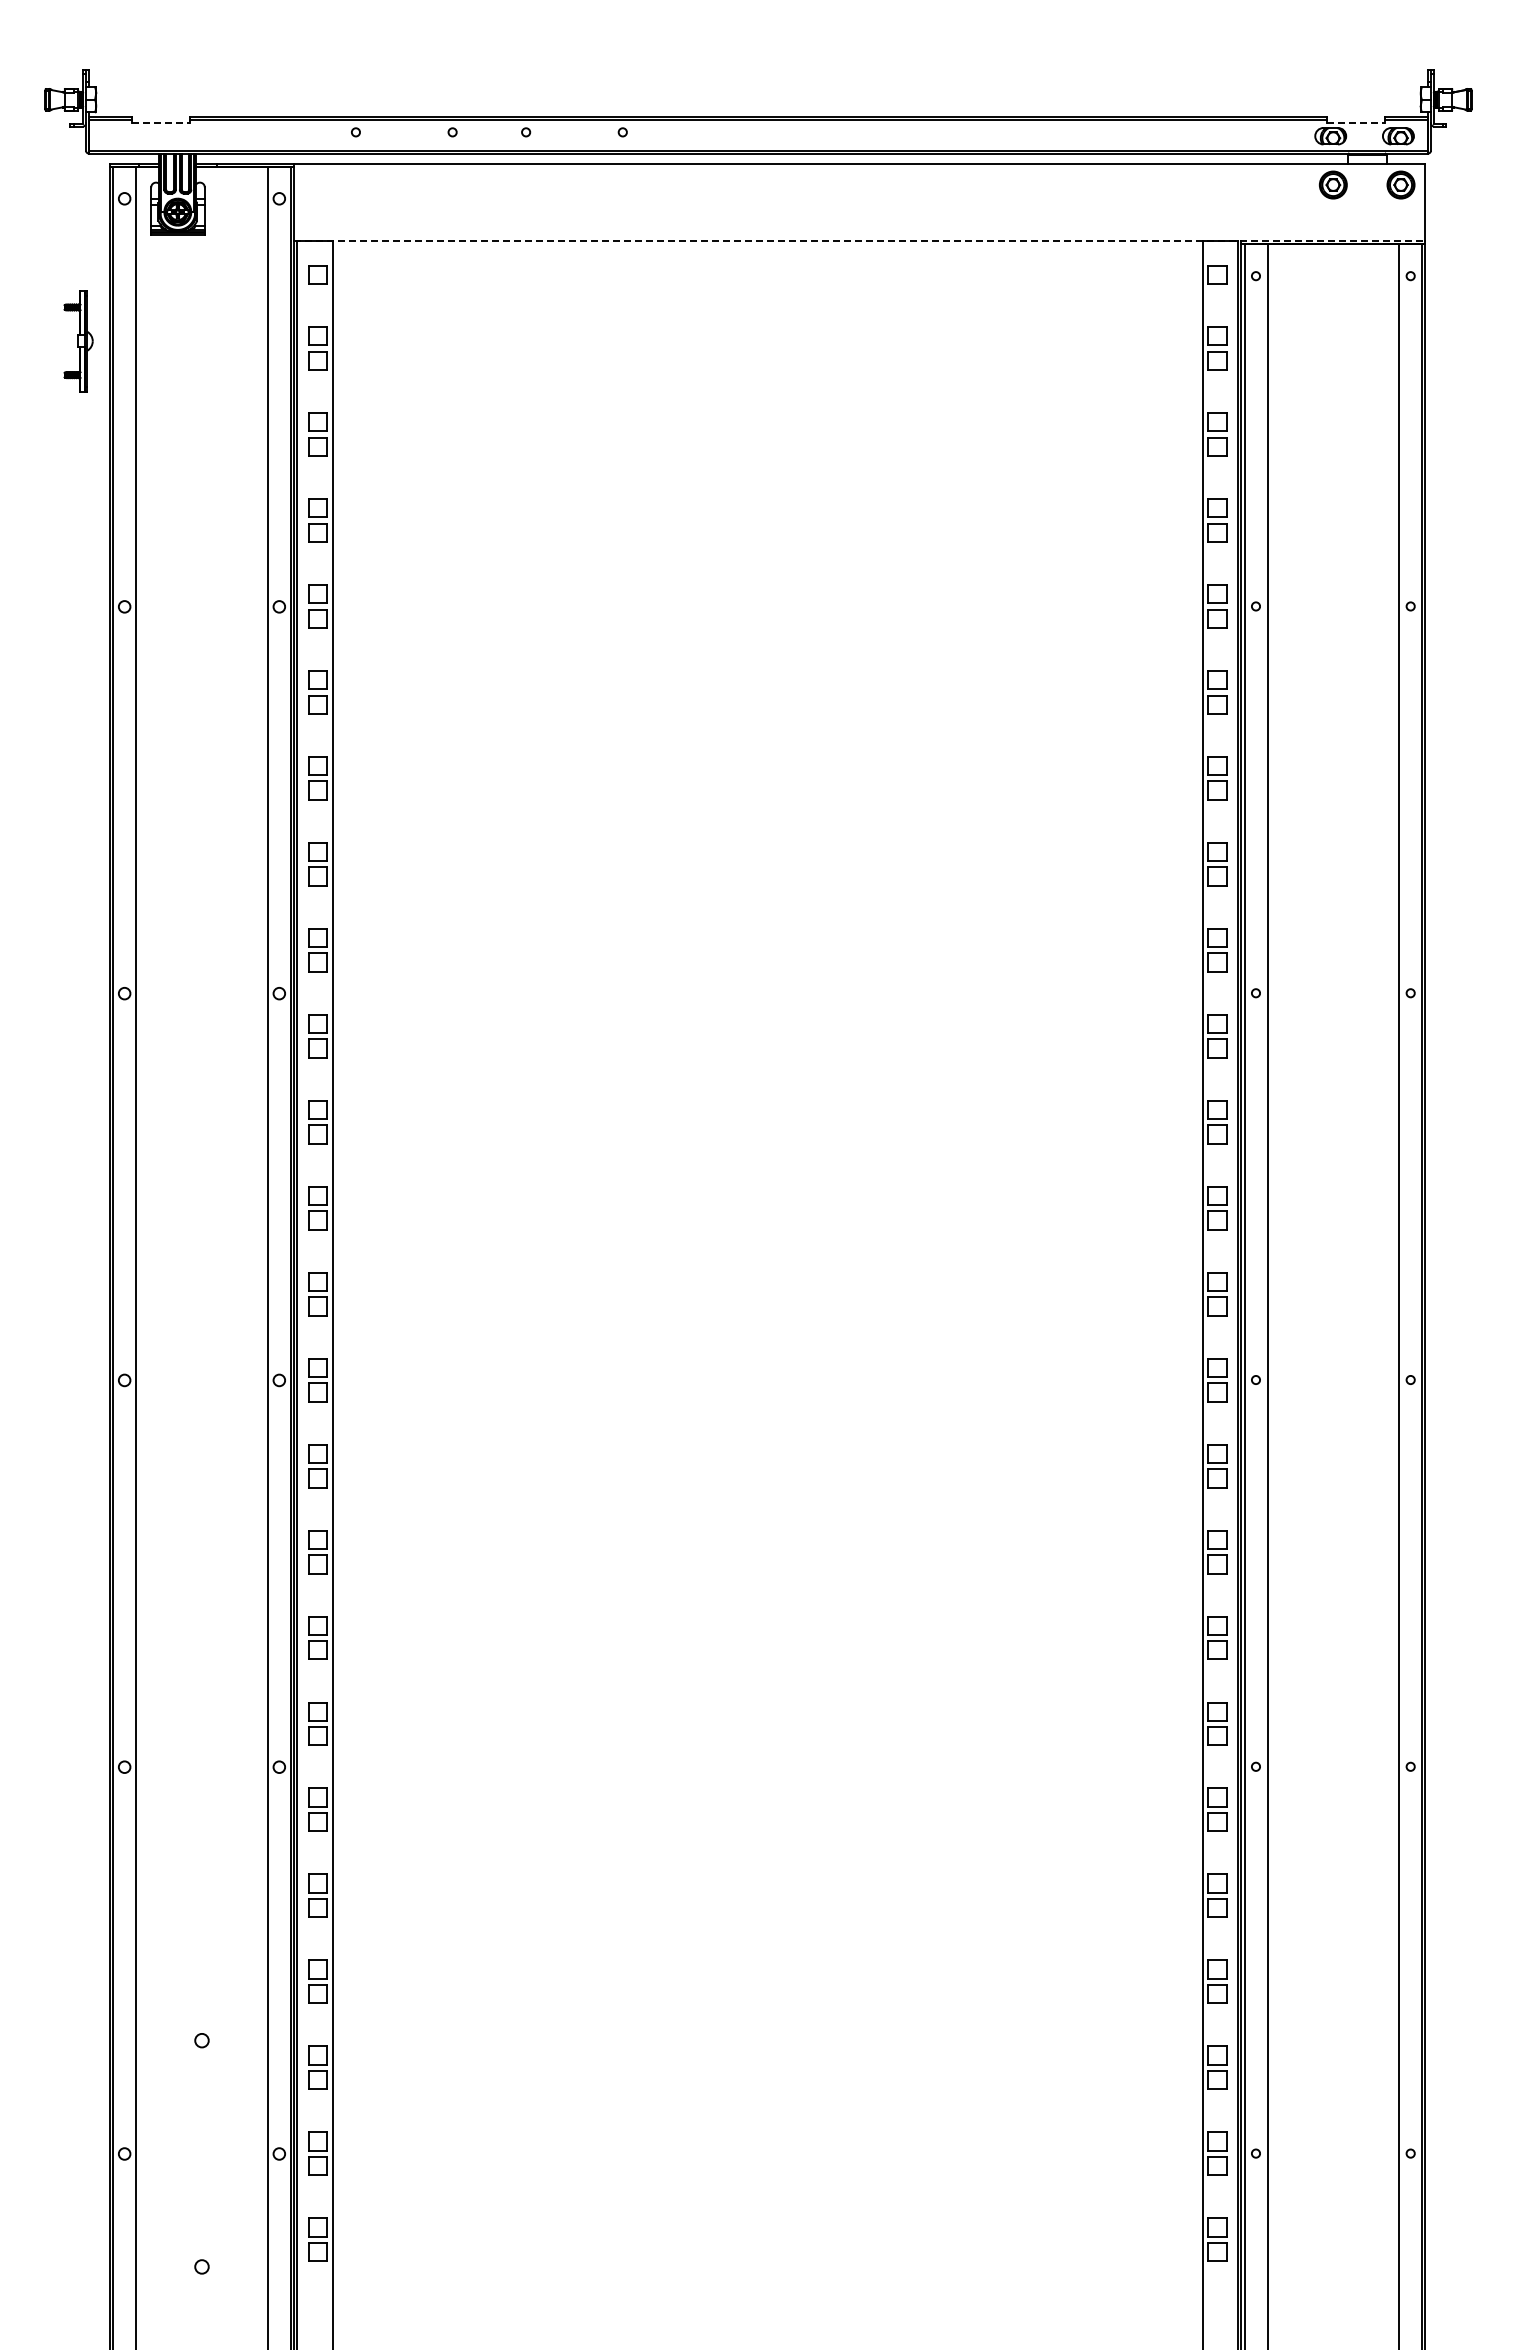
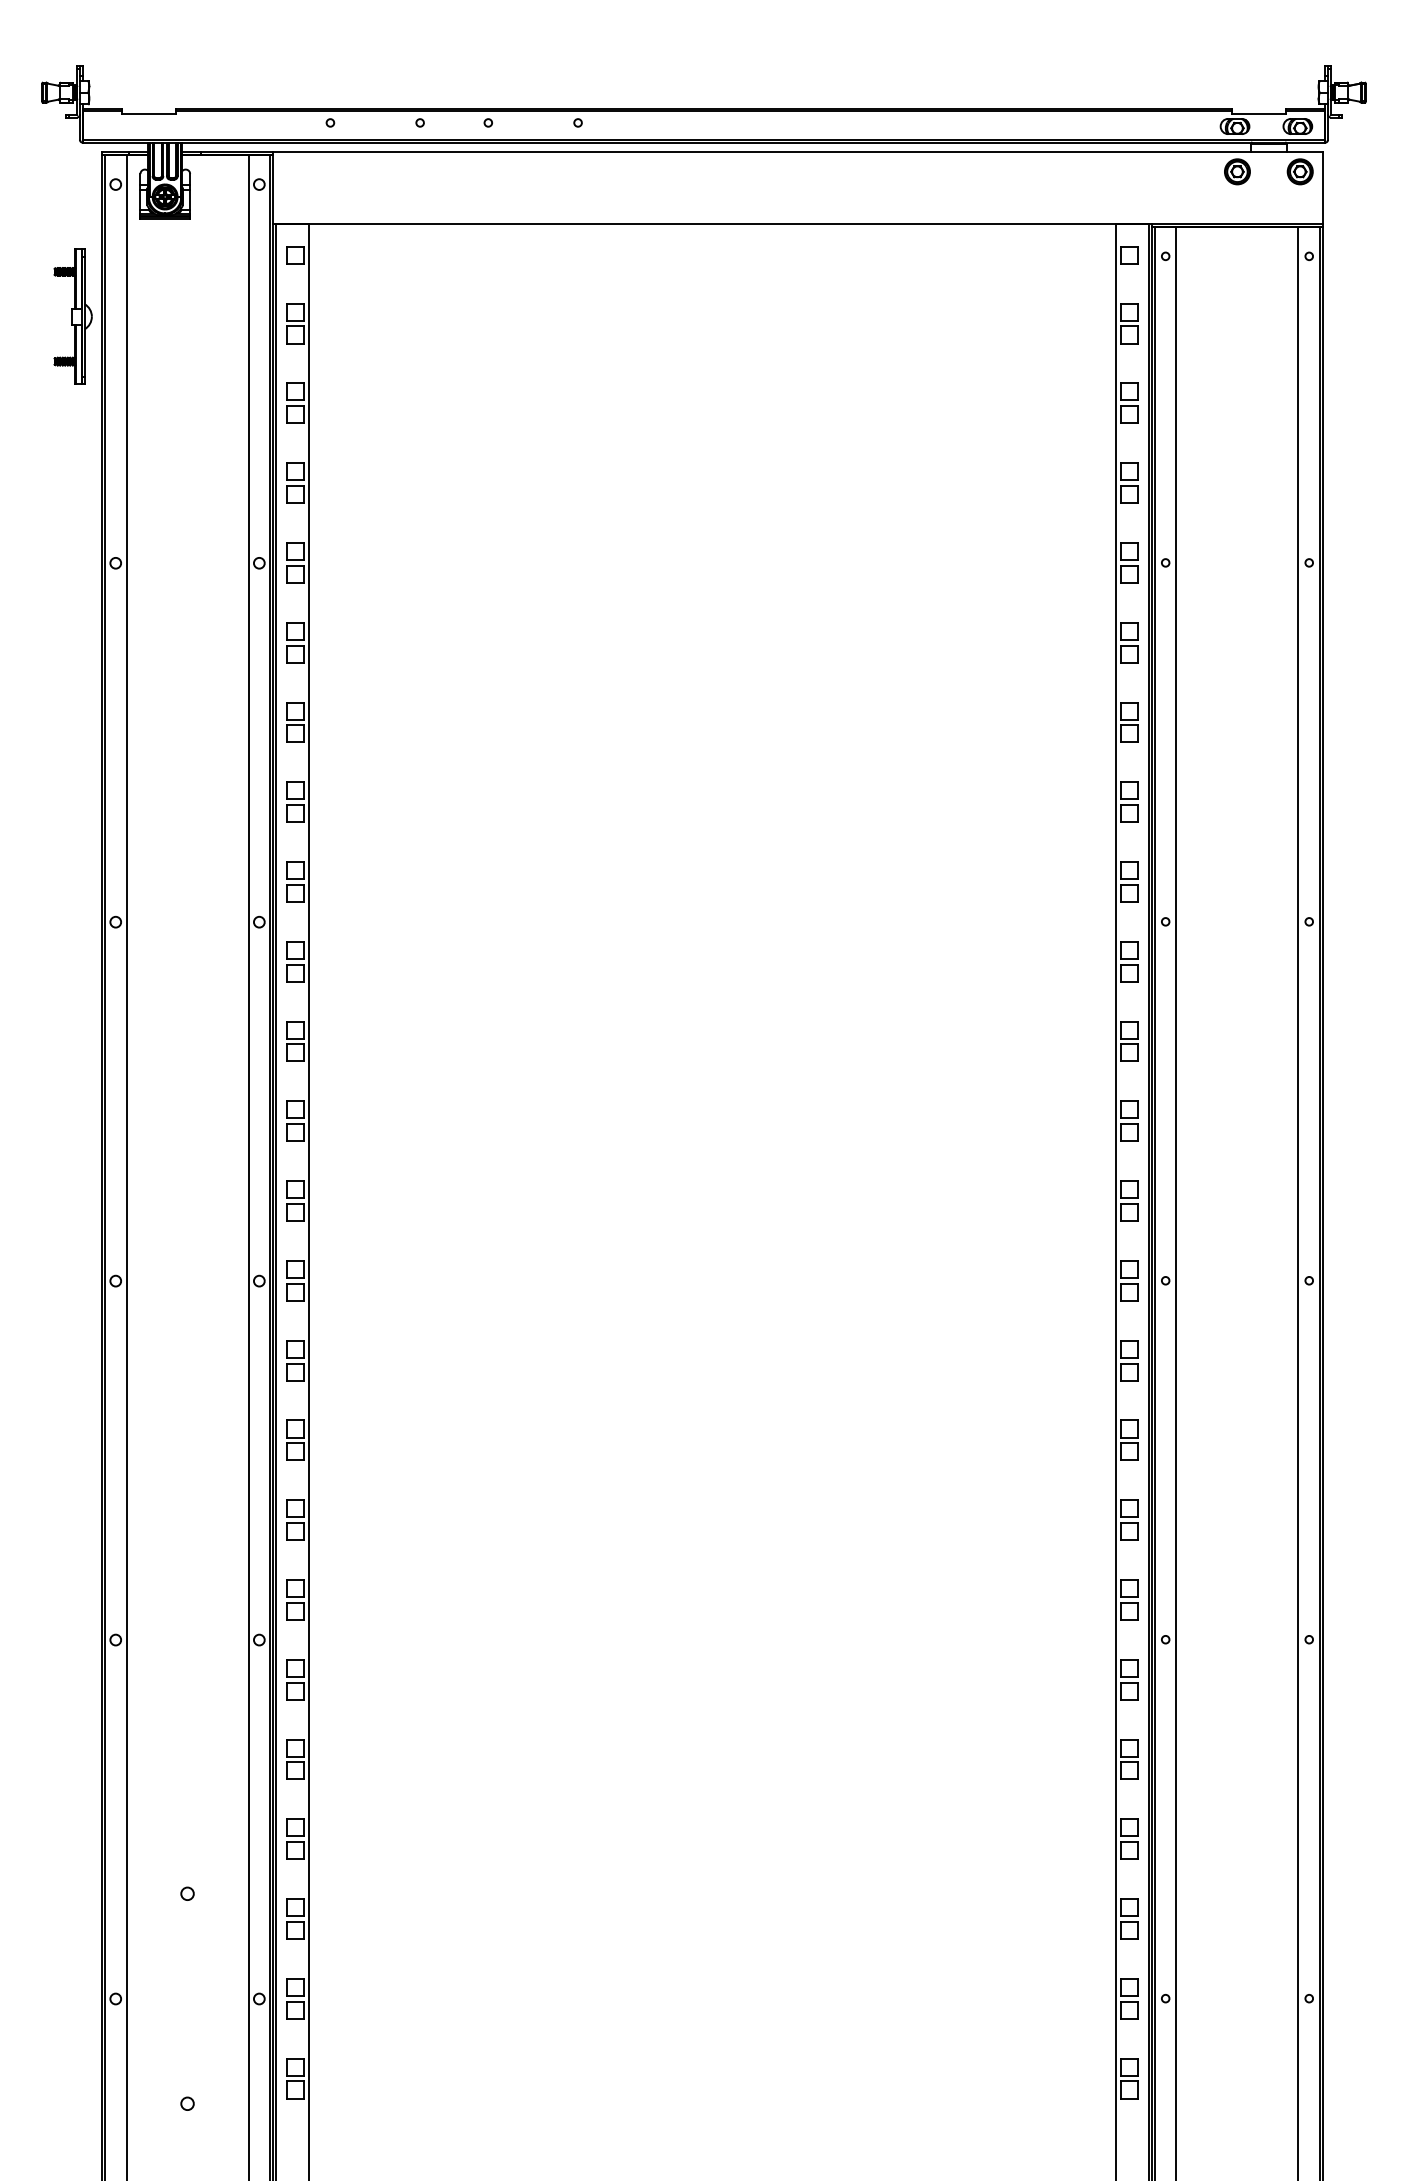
line: (161, 122) -> (149, 113), dashed -> solid
line: (1356, 122) -> (1258, 113), dashed -> solid
line: (859, 241) -> (797, 224), dashed -> solid
part: (78, 341) -> (72, 317), size x1.43

